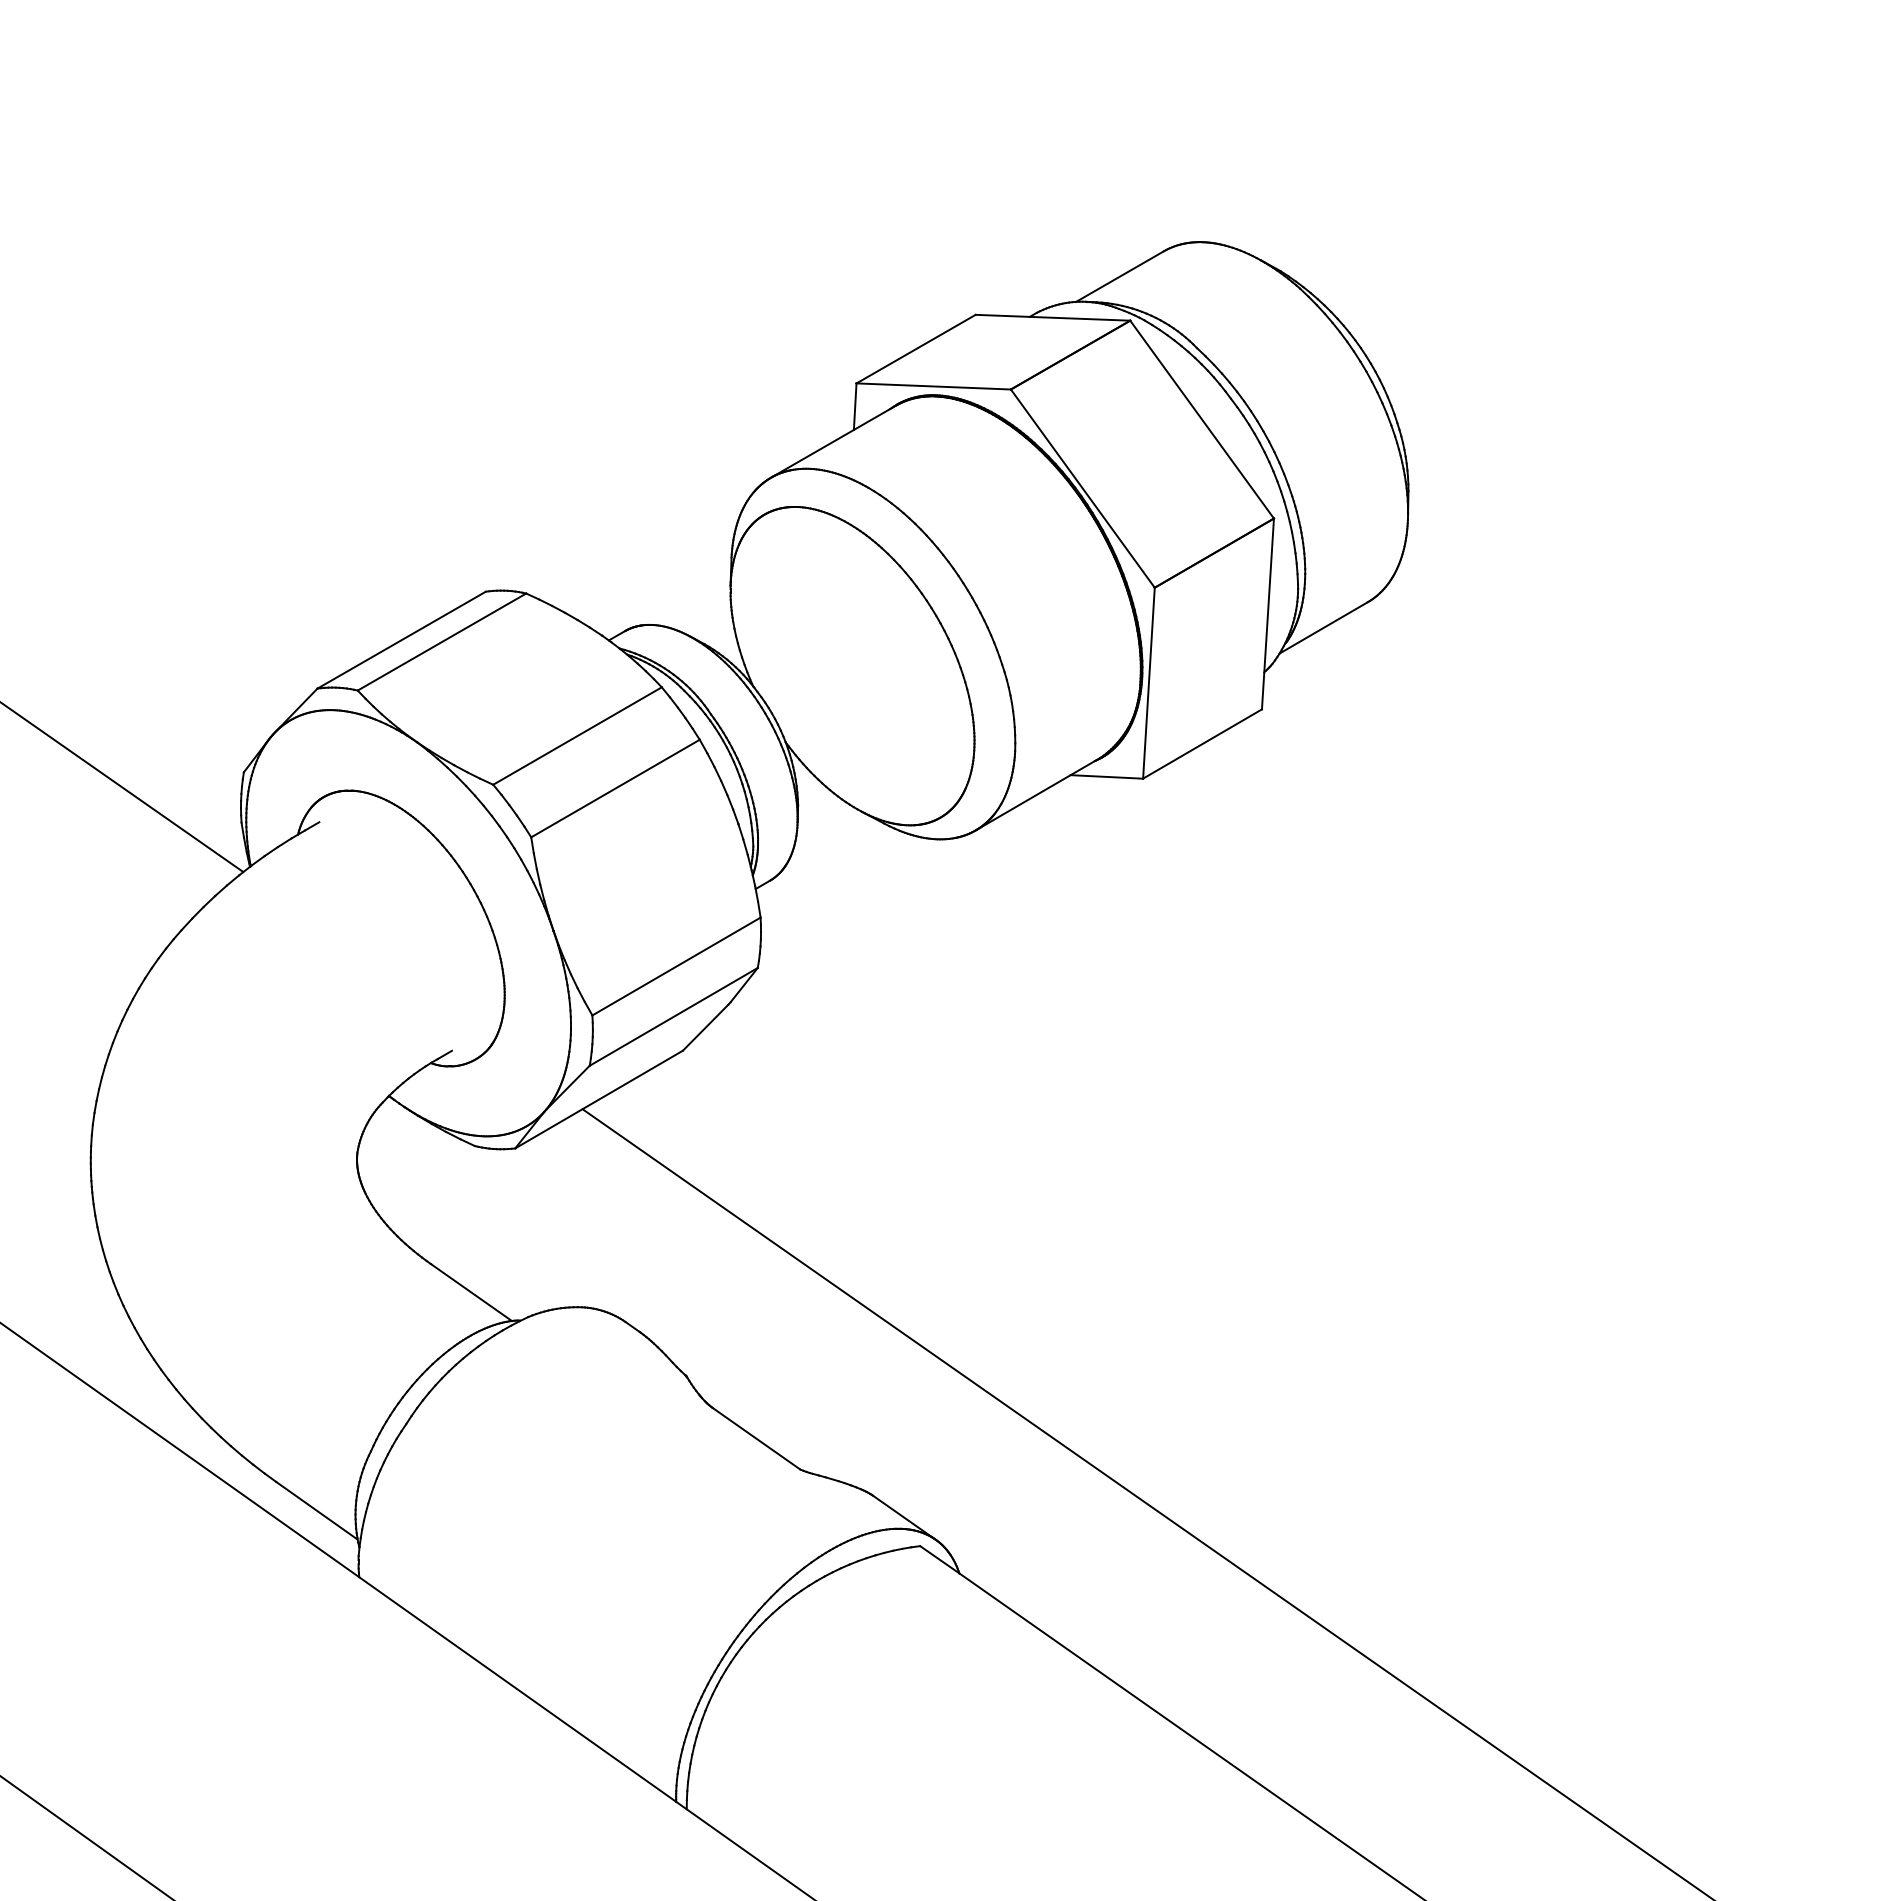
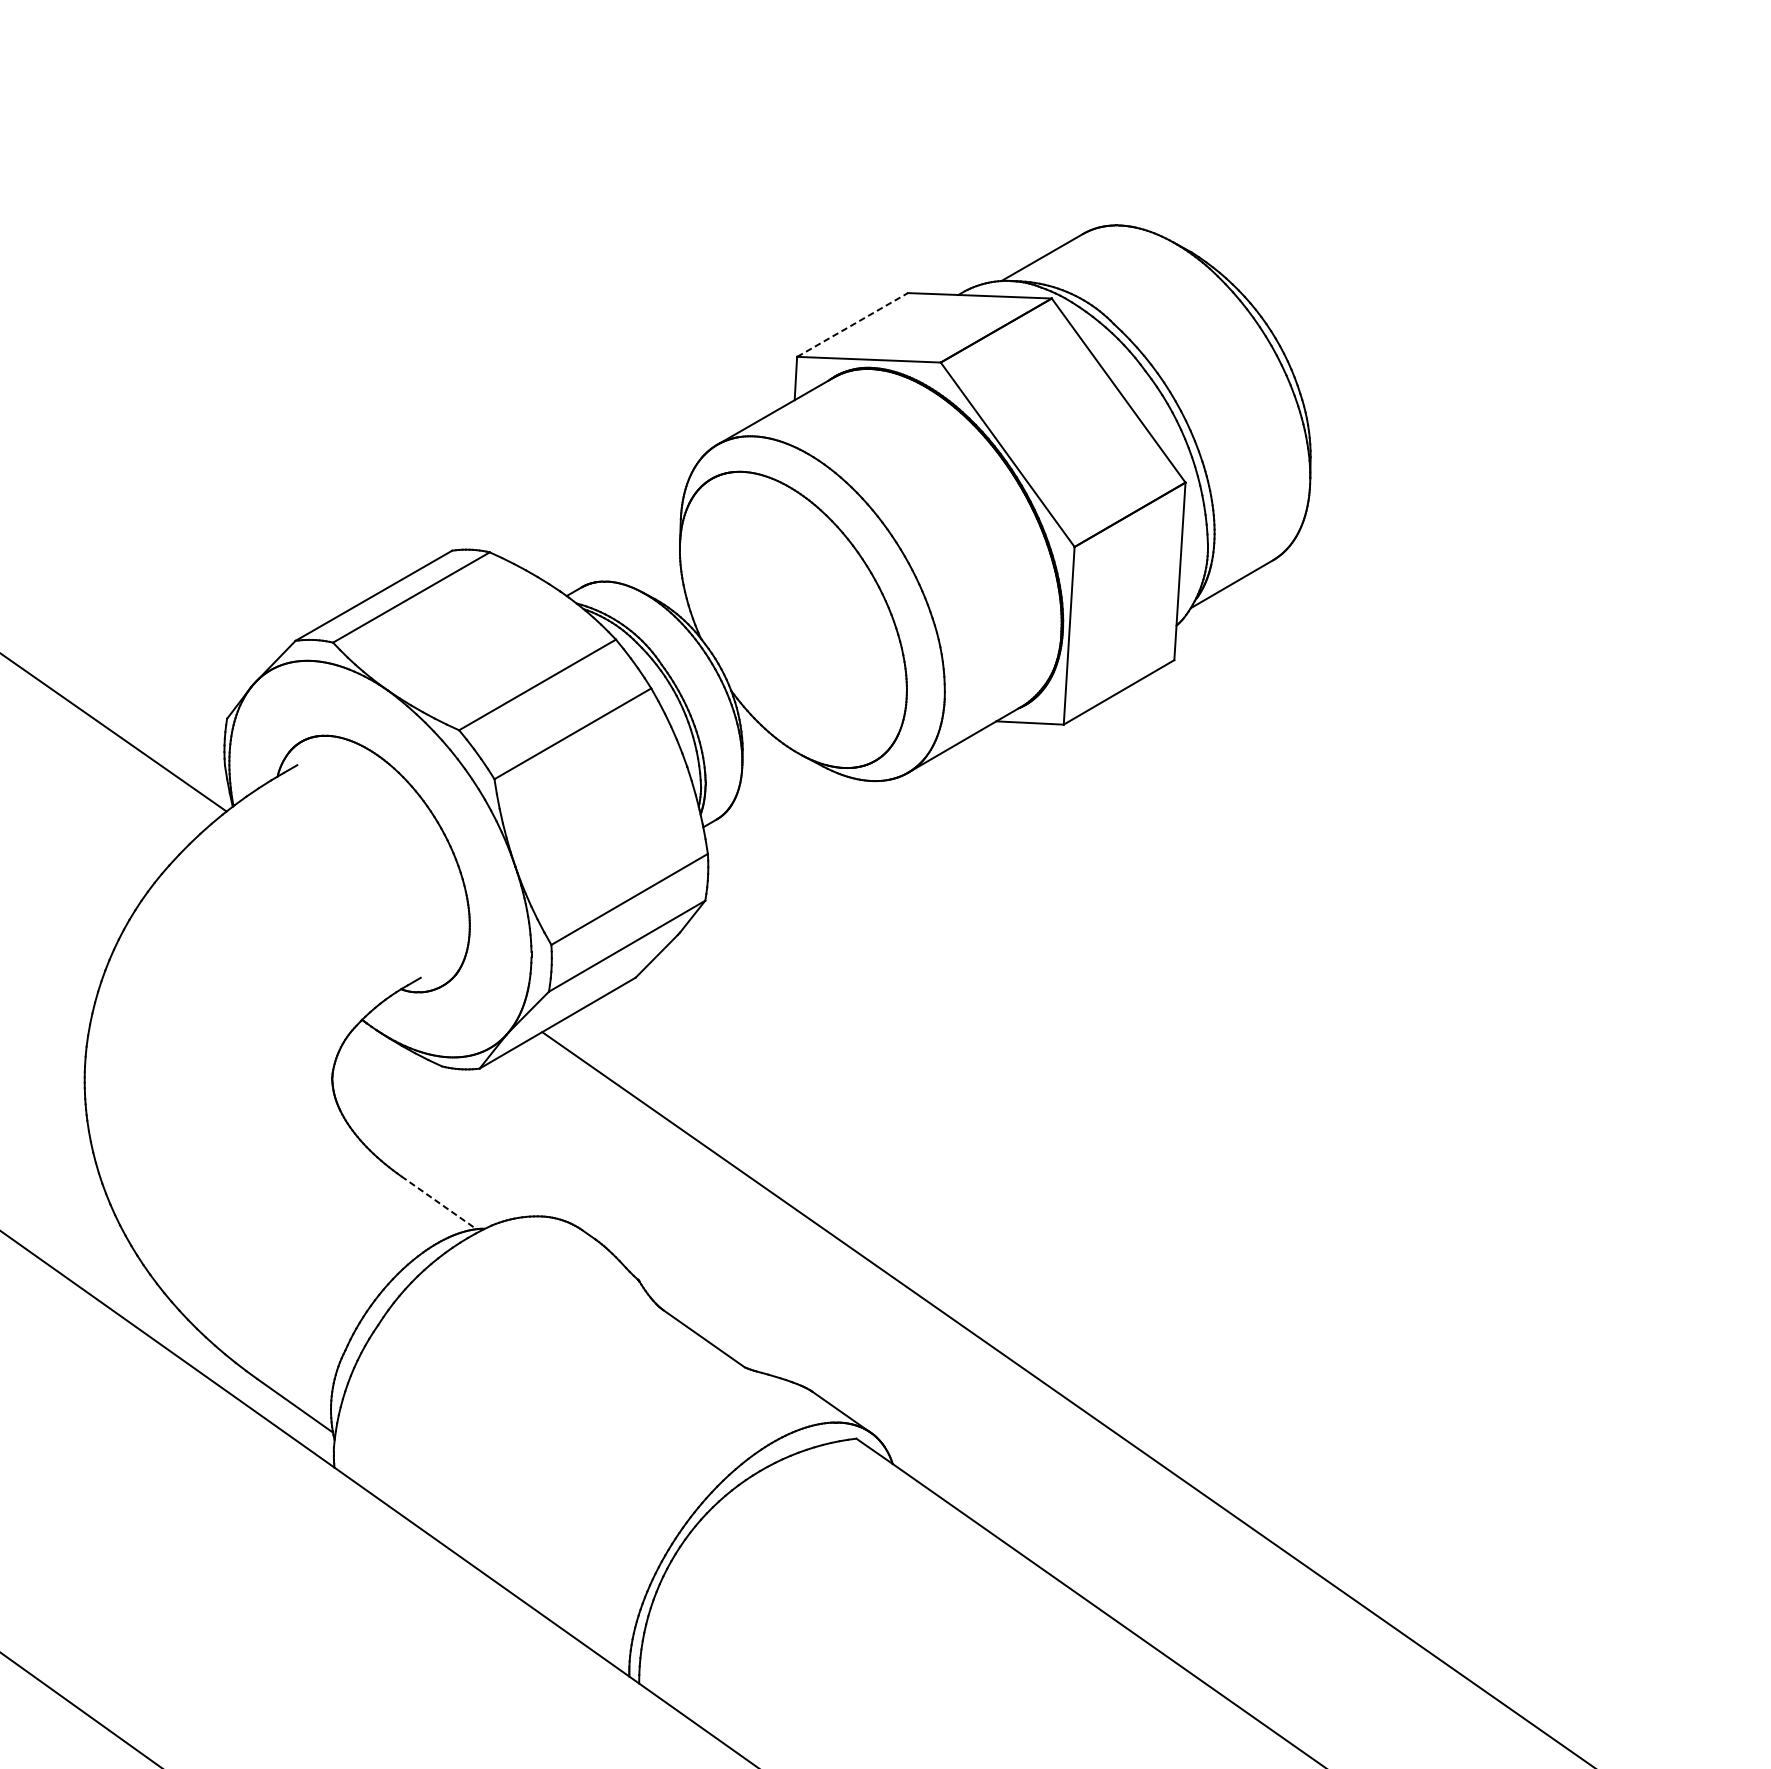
line: (916, 349) -> (852, 325), solid -> dashed
line: (471, 1292) -> (438, 1202), solid -> dashed

